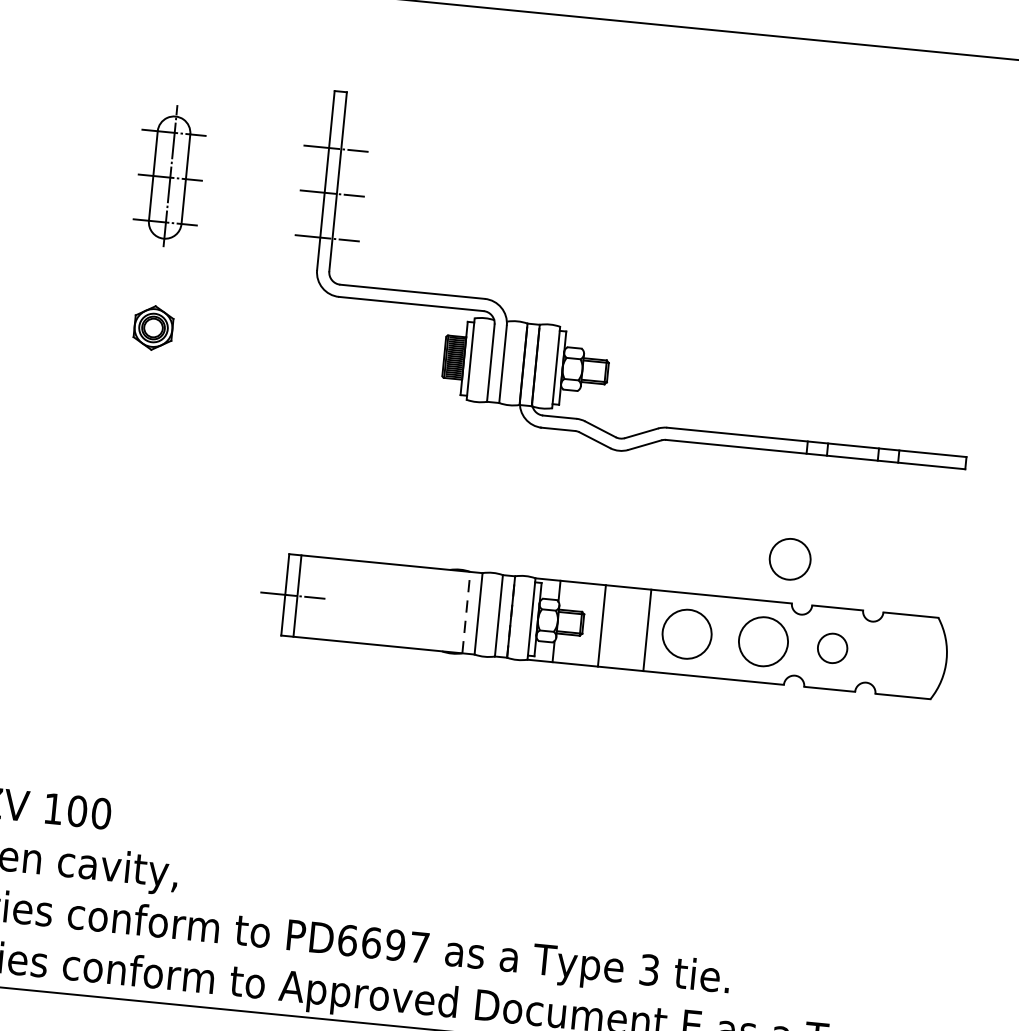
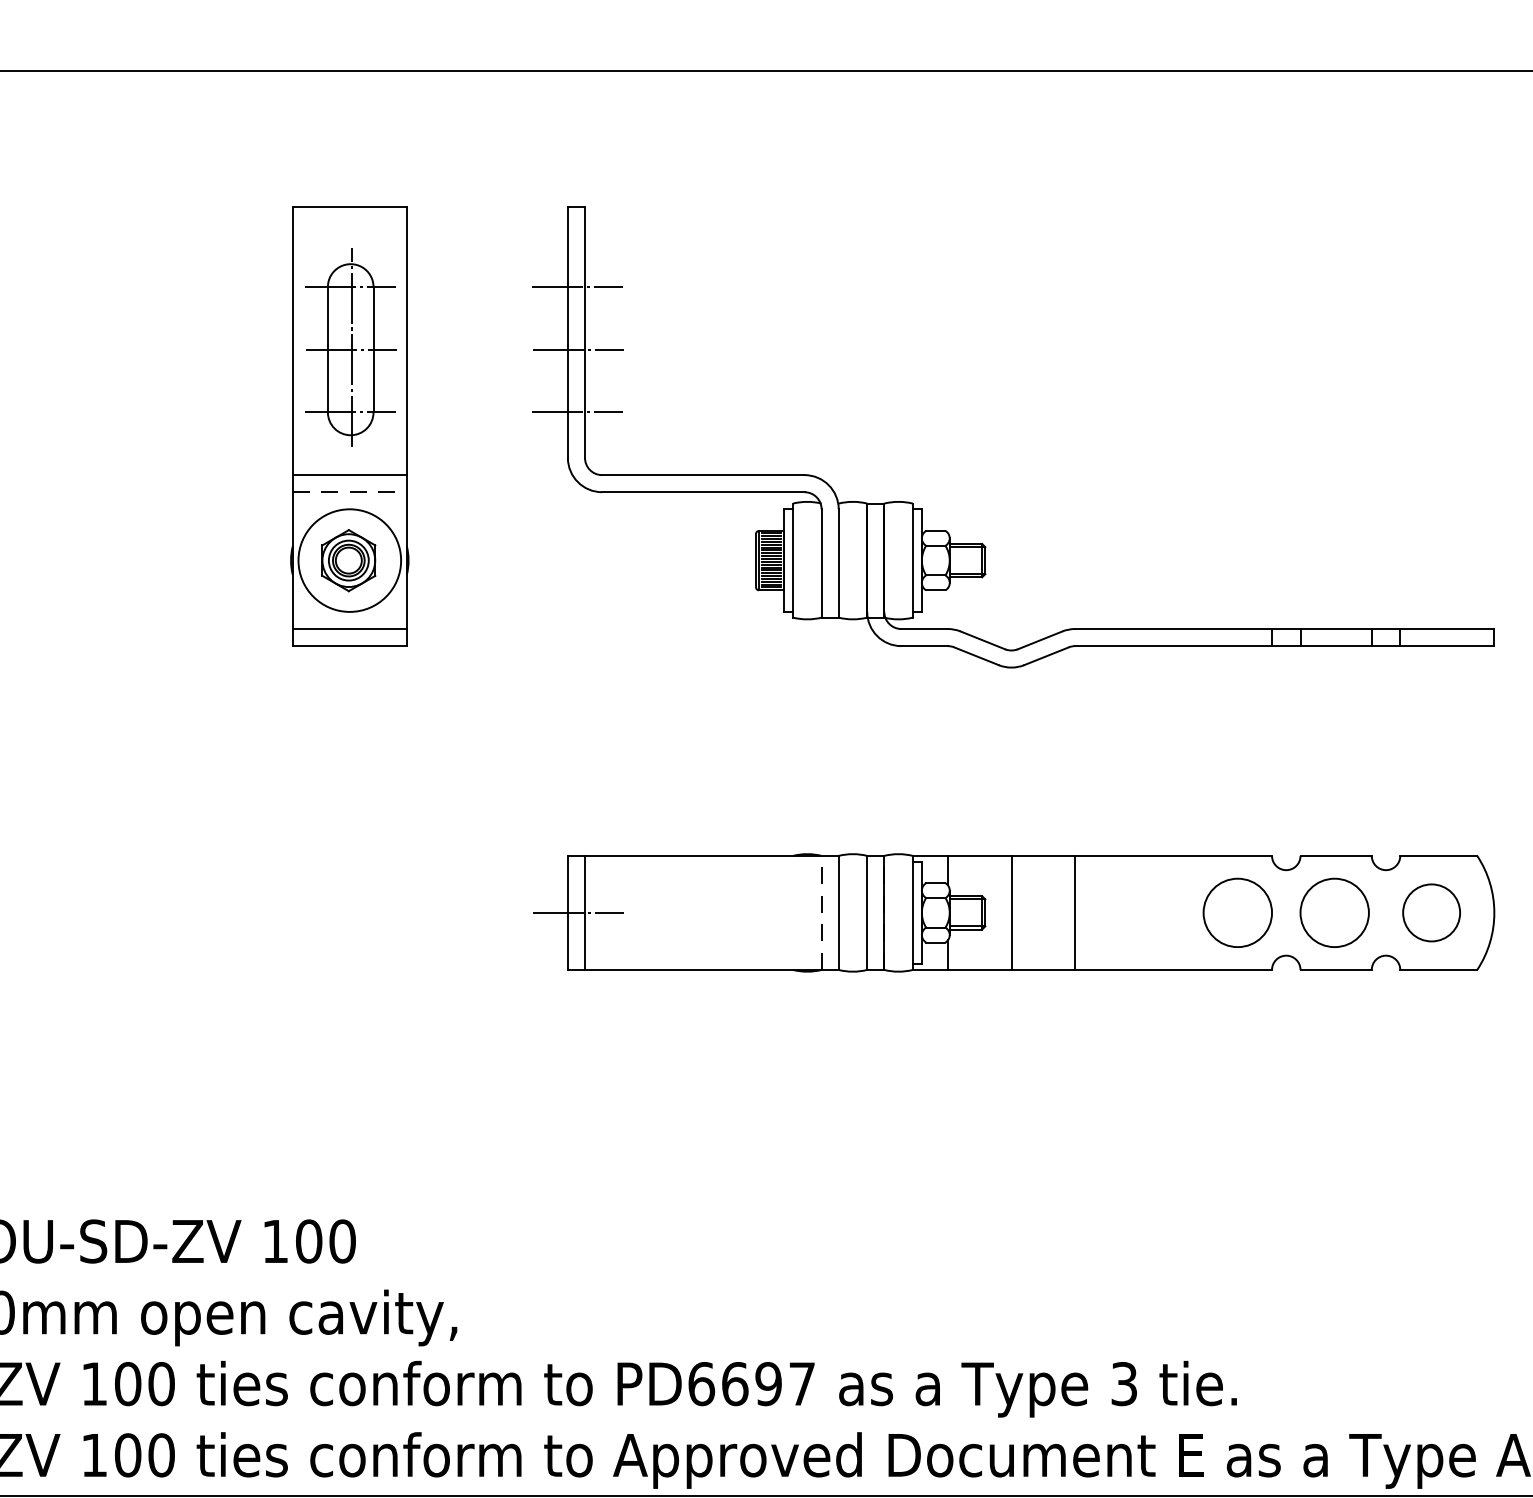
part: (163, 232) -> (349, 426), added
circle: (790, 559) -> (1431, 912), moved
circle: (686, 633) -> (1130, 912), removed
circle: (832, 648) -> (1334, 912), size x1.67

